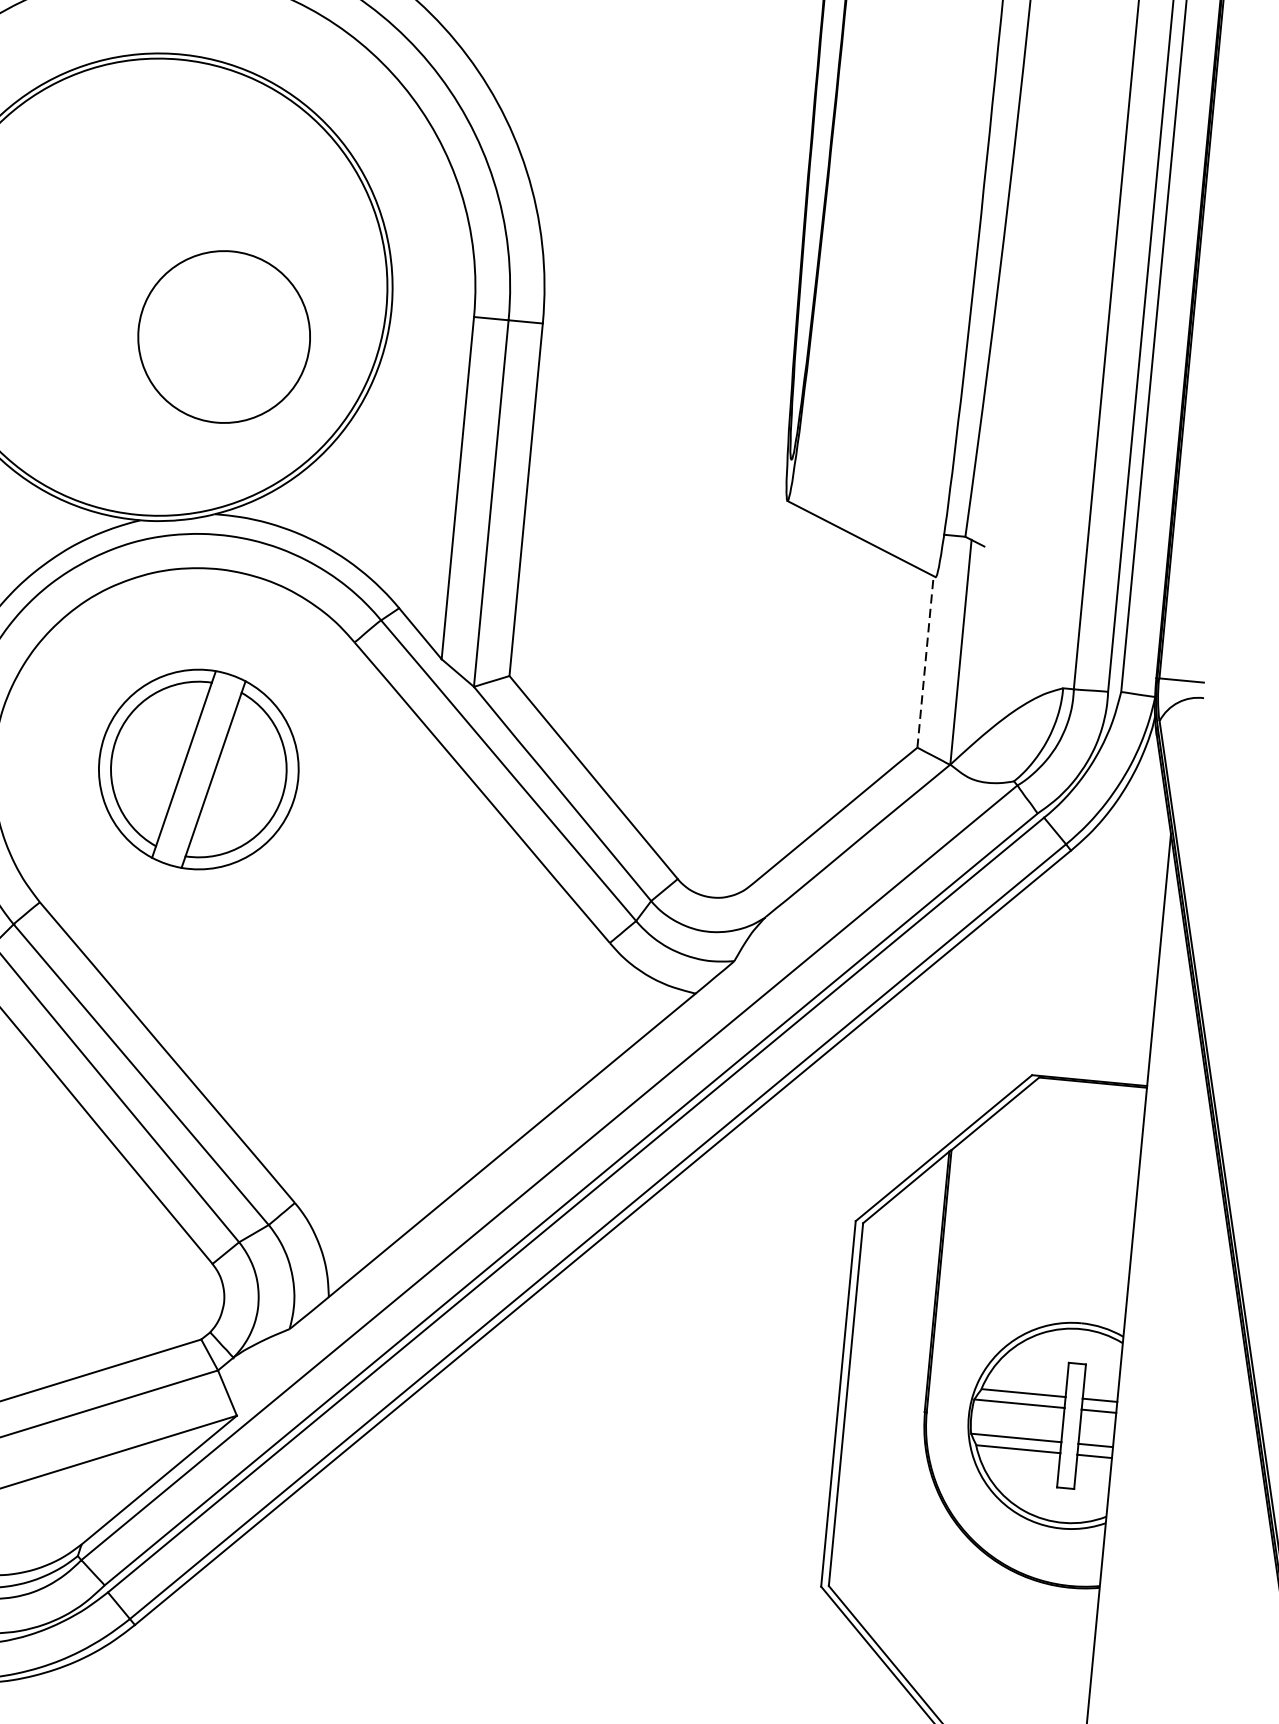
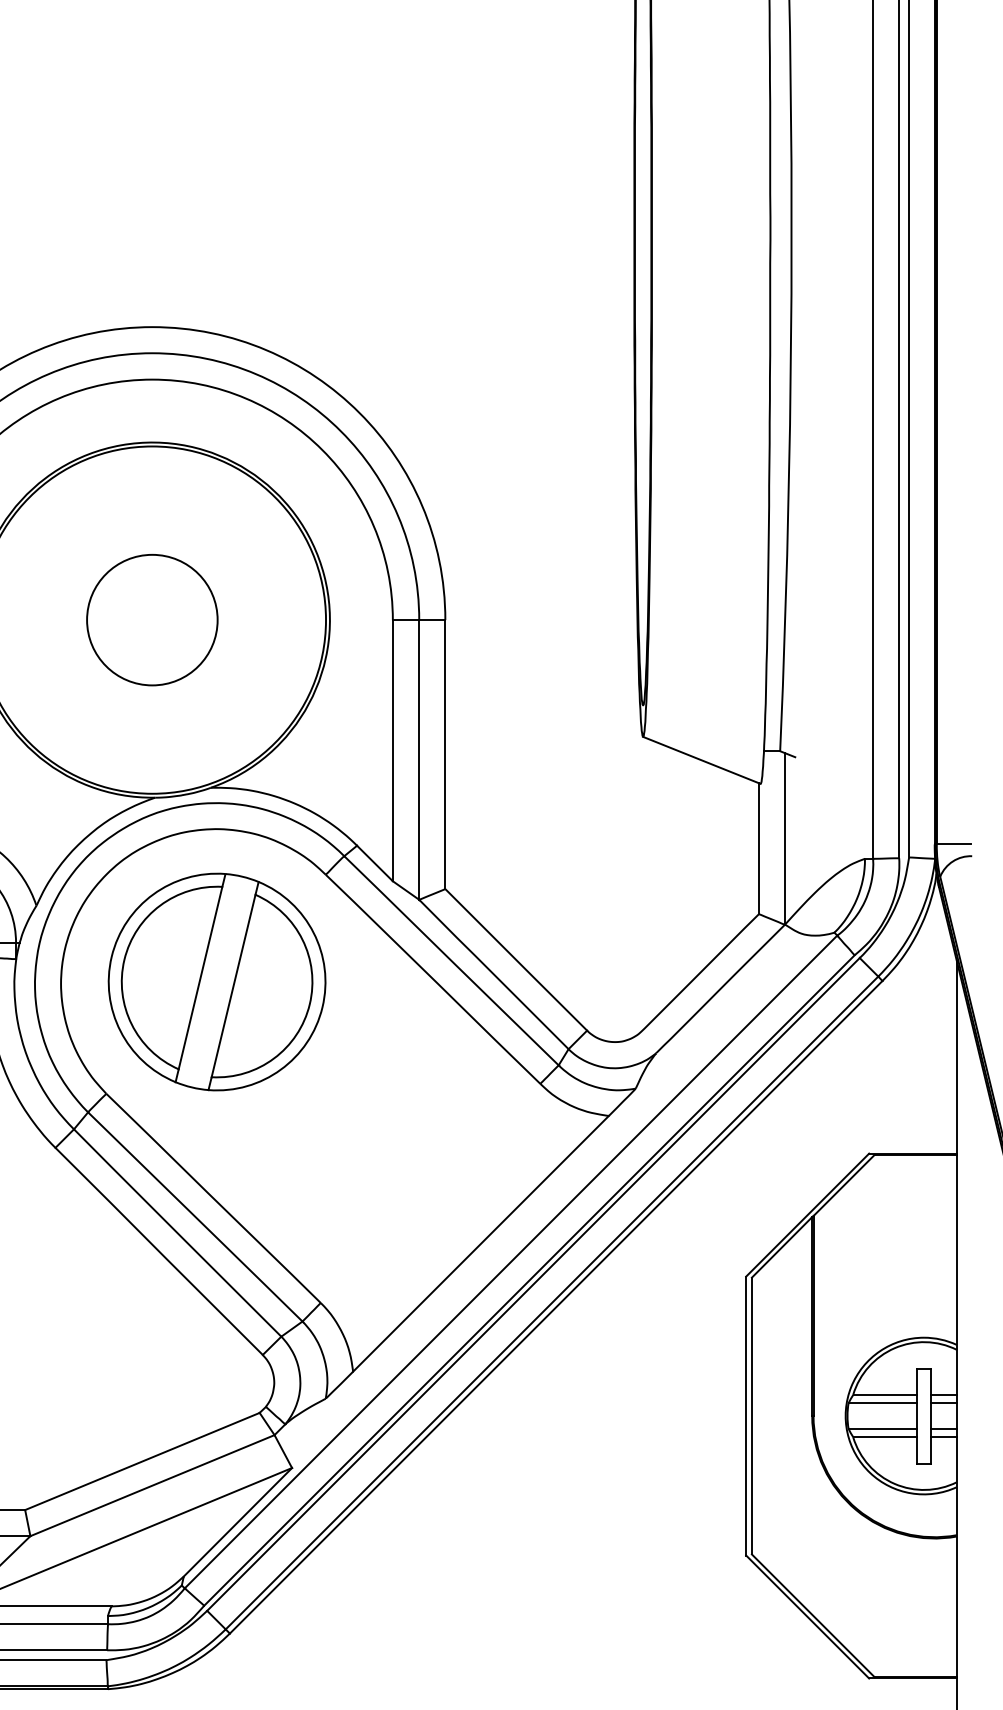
circle: (224, 337) -> (152, 620), moved
line: (924, 661) -> (758, 848), dashed -> solid
part: (198, 768) -> (216, 981), size x1.43

